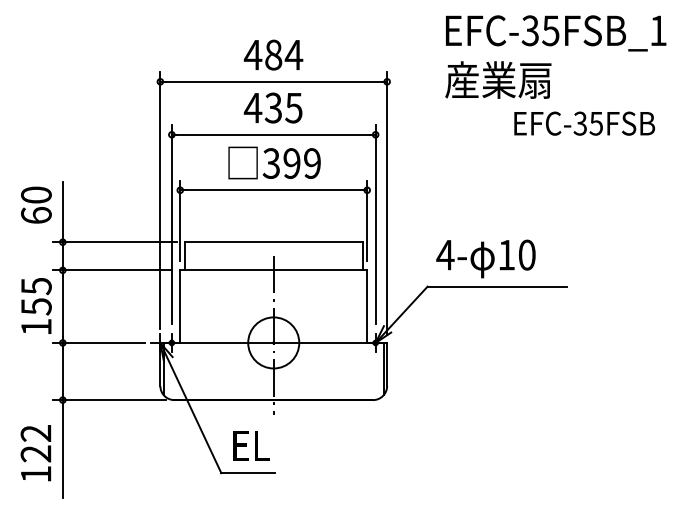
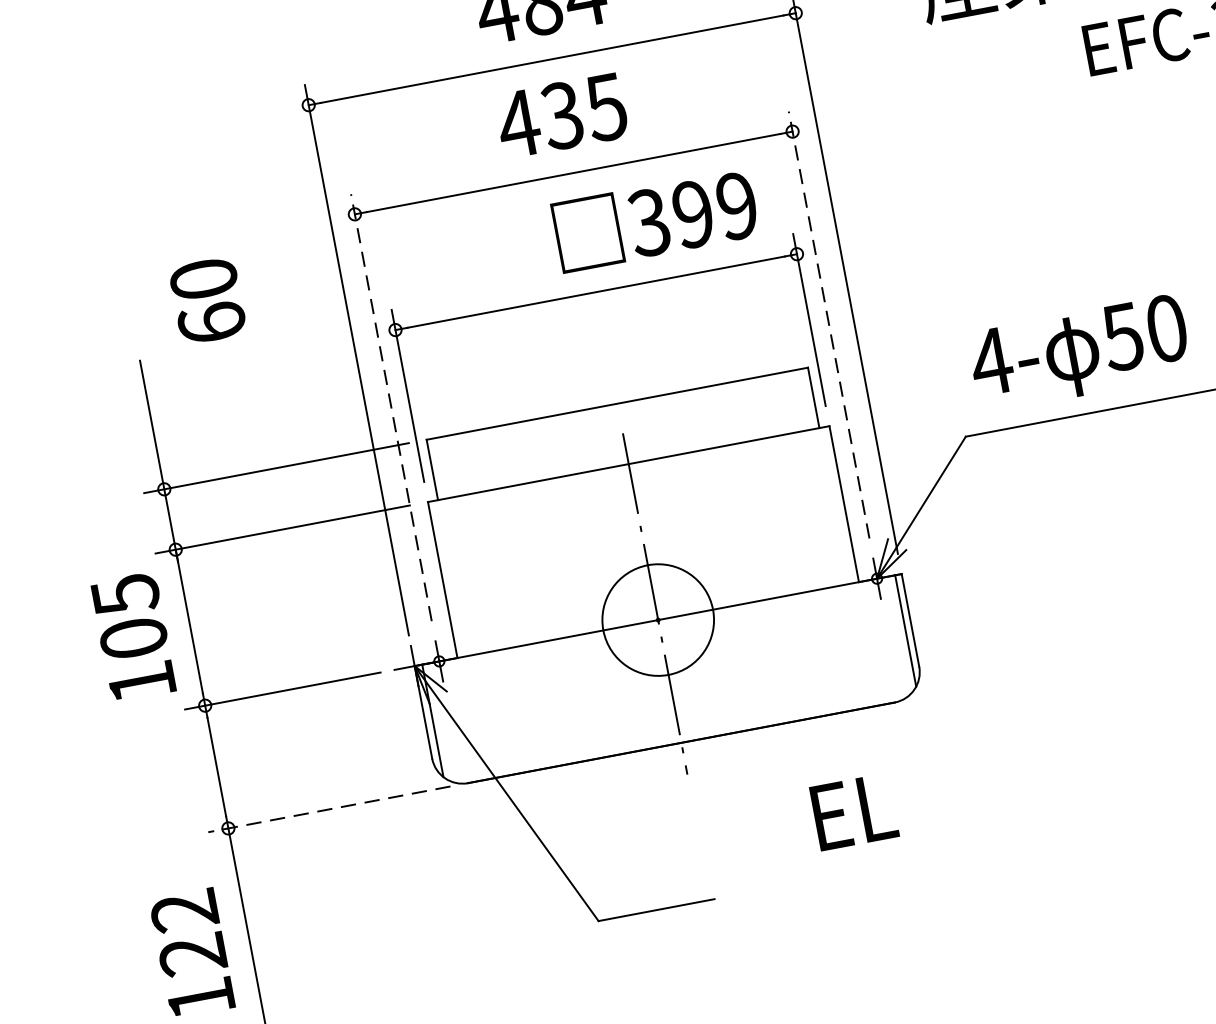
text: (274, 162) -> (655, 219), moved
text: (36, 204) -> (207, 299), moved
line: (171, 224) -> (390, 407), solid -> dashed
line: (375, 224) -> (828, 324), solid -> dashed
text: (506, 255) -> (1122, 337), 10 -> 50
text: (36, 306) -> (133, 638), 155 -> 105
line: (109, 400) -> (328, 810), solid -> dashed
text: (251, 445) -> (853, 811), moved

